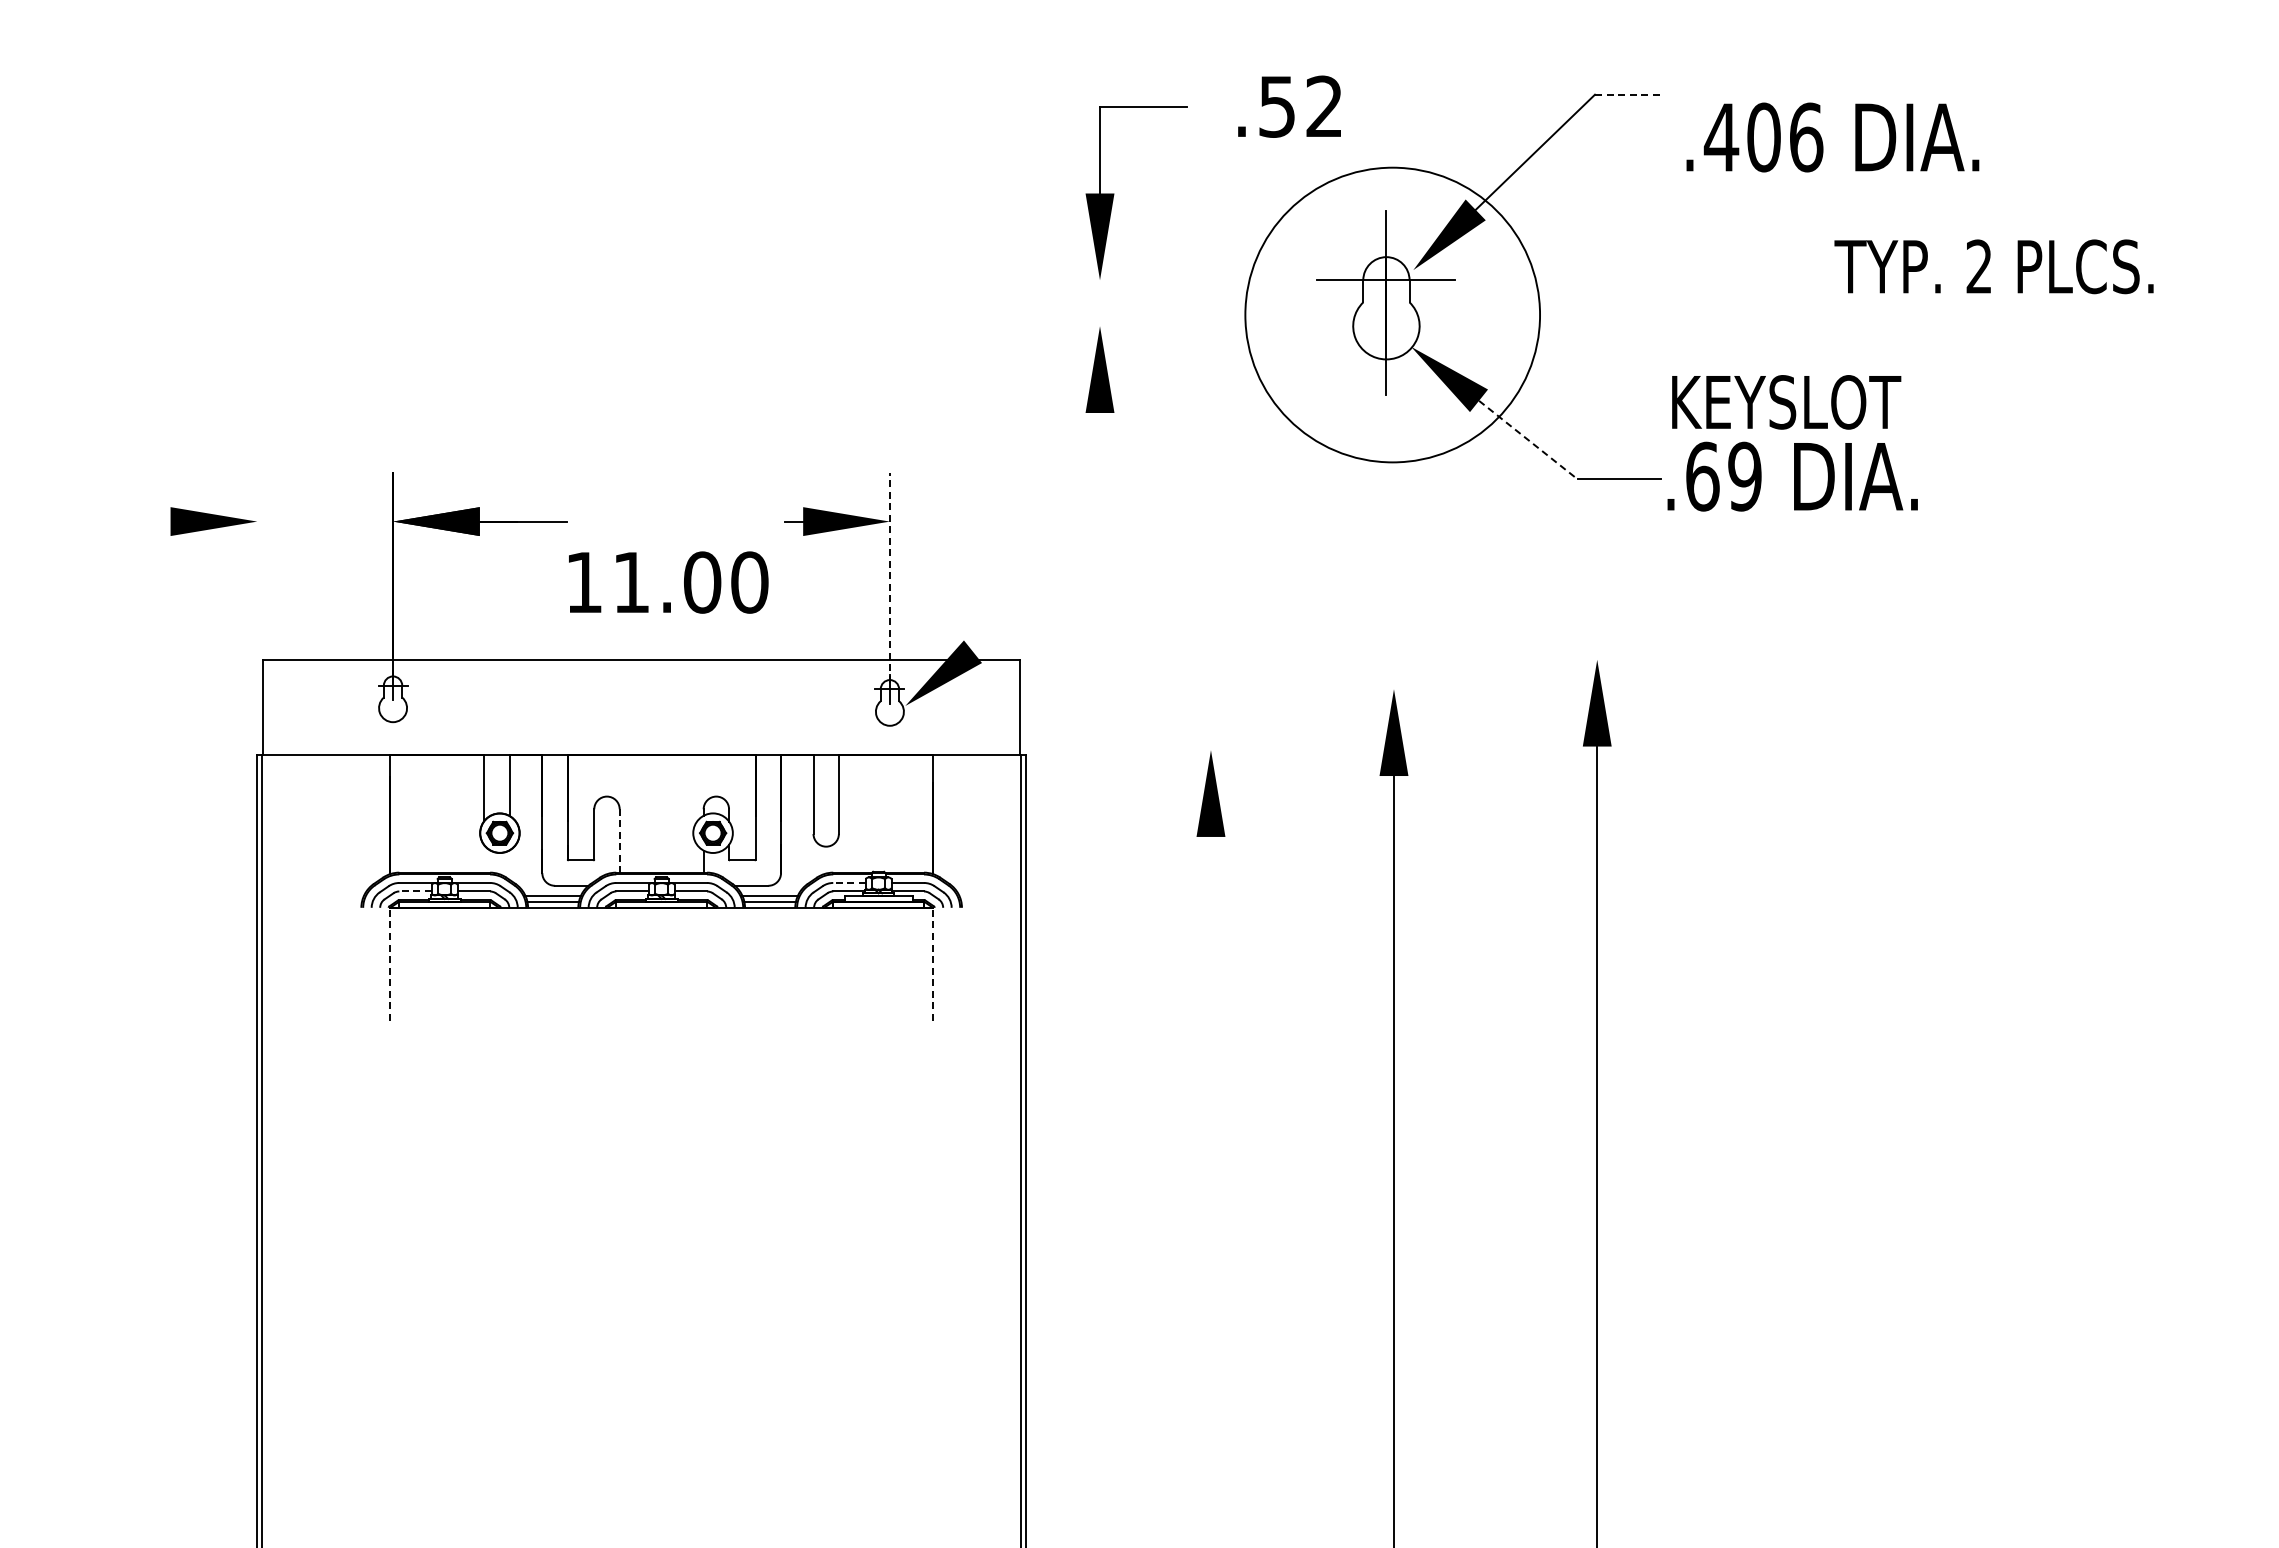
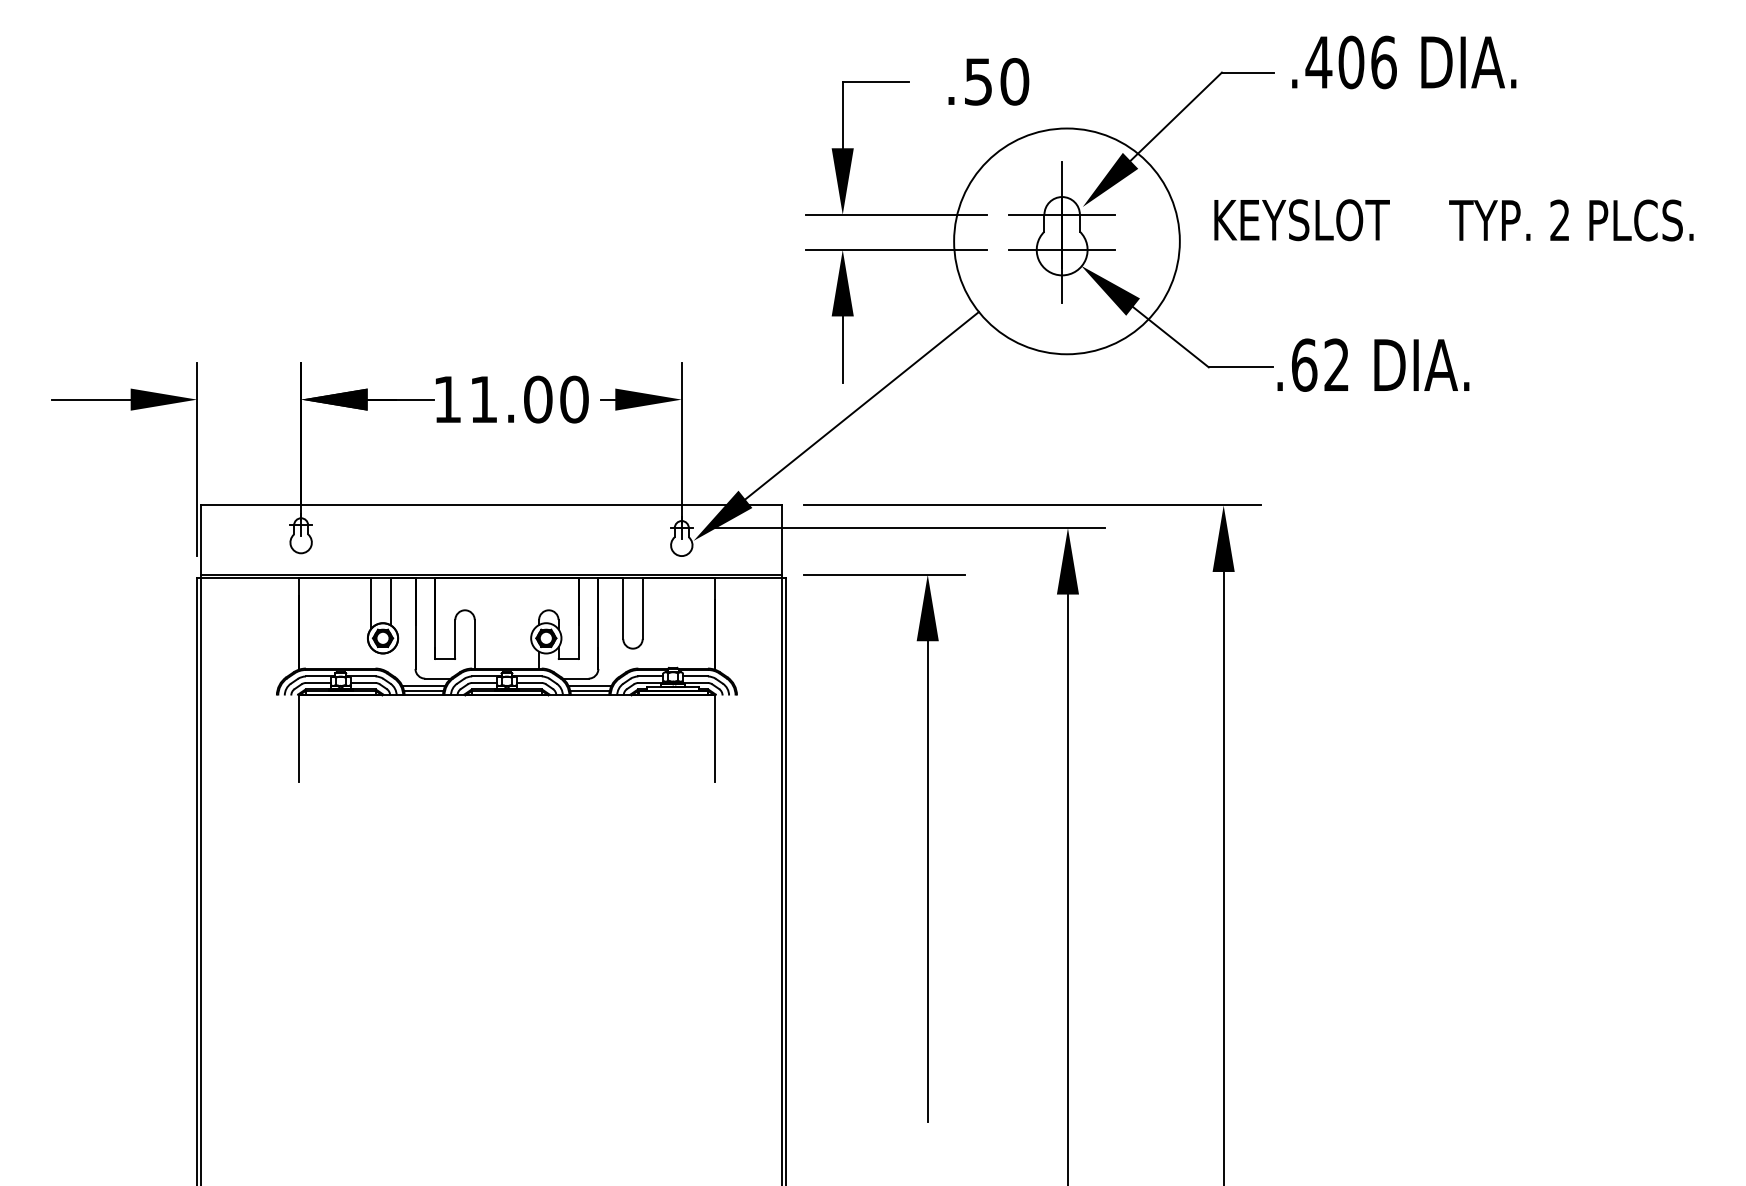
line: (1629, 94) -> (1248, 72), dashed -> solid
text: (1324, 106) -> (1014, 81), .52 -> .50
text: (1832, 137) -> (1403, 62), moved
text: (1993, 266) -> (1570, 220), moved
line: (1169, 280) -> (895, 214), added
line: (1169, 326) -> (895, 250), added
line: (1386, 326) -> (1062, 250), added
text: (1786, 402) -> (1302, 220), moved
line: (1528, 440) -> (1171, 337), dashed -> solid
line: (1100, 456) -> (843, 349), added
text: (1744, 476) -> (1336, 365), .69 -> .62
line: (119, 521) -> (91, 399), added
line: (1125, 529) -> (862, 405), added
line: (889, 578) -> (681, 443), dashed -> solid
text: (668, 582) -> (512, 399), moved
line: (257, 599) -> (197, 459), added
line: (1347, 659) -> (1032, 505), added
line: (1187, 689) -> (909, 528), added
line: (641, 750) -> (491, 574), added
line: (1154, 750) -> (884, 574), added
line: (619, 841) -> (474, 644), dashed -> solid
line: (848, 882) -> (650, 676), dashed -> solid
line: (415, 891) -> (318, 683), dashed -> solid
line: (390, 963) -> (299, 738), dashed -> solid
line: (932, 963) -> (714, 738), dashed -> solid
line: (1210, 1150) -> (927, 881), added

